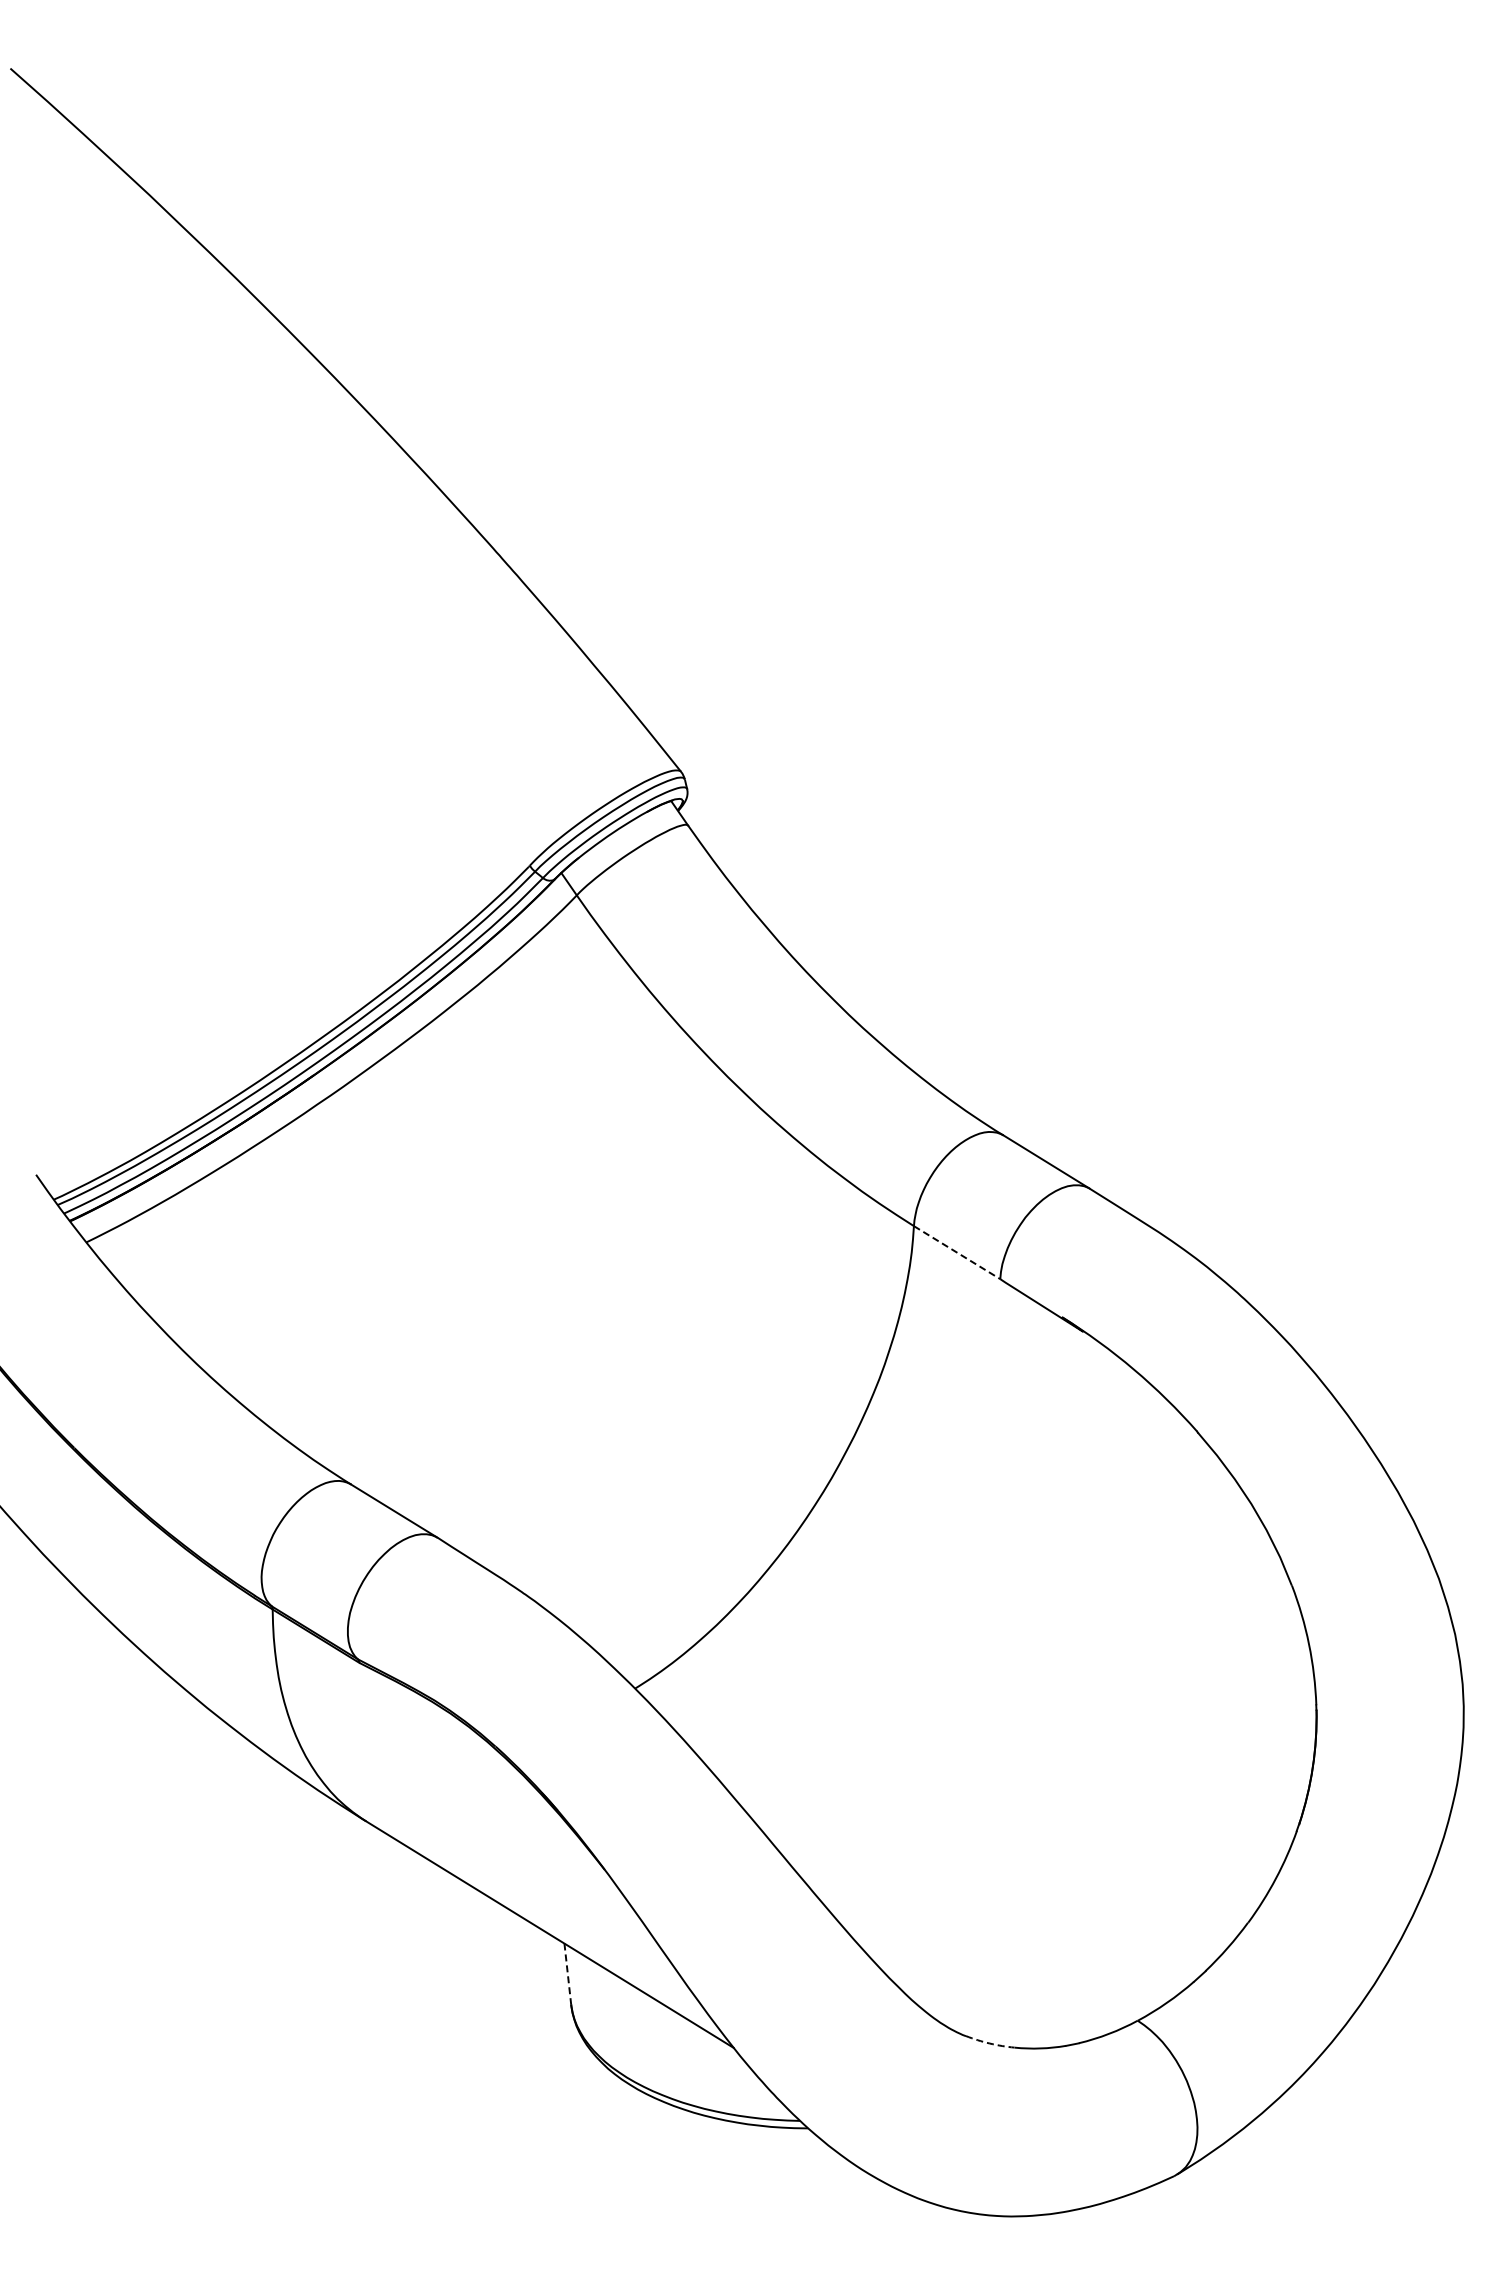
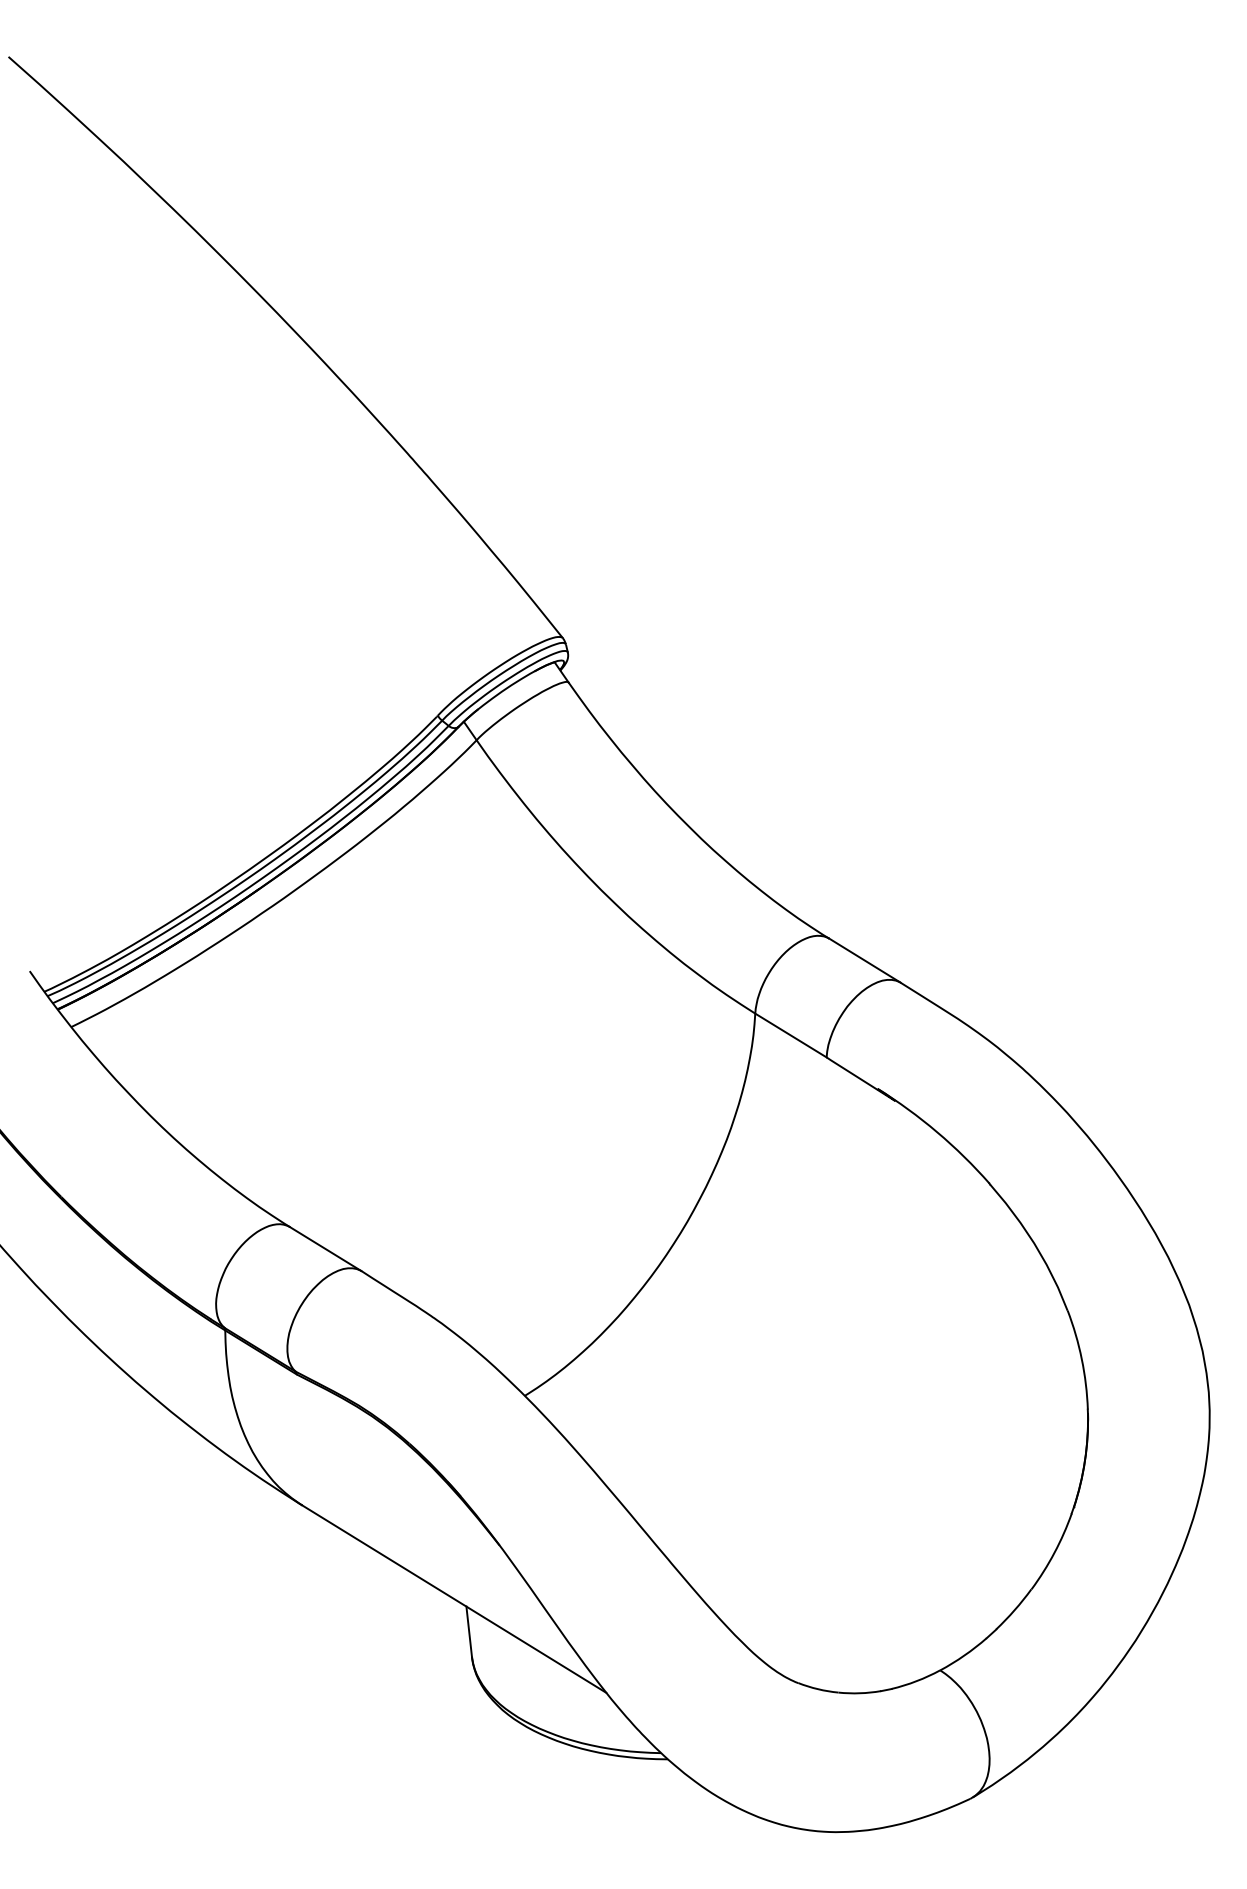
line: (957, 1252) -> (791, 1035), dashed -> solid
line: (567, 1974) -> (468, 1632), dashed -> solid
arc: (989, 2043) -> (817, 1689), dashed -> solid

